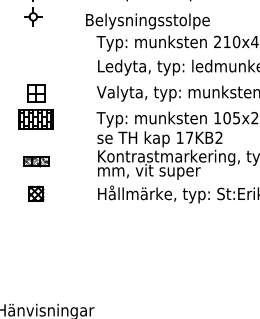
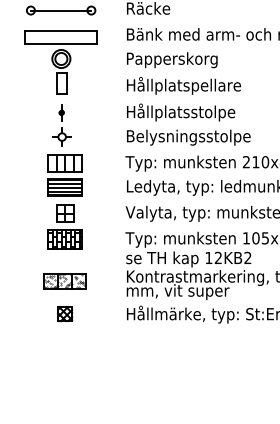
text: (147, 21) -> (188, 137), moved
part: (35, 55) -> (64, 175), added
text: (188, 137) -> (217, 257), 17KB2 -> 12KB2
part: (35, 161) -> (64, 281), size x1.67

